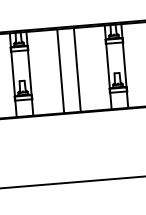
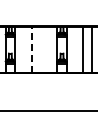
line: (76, 69) -> (40, 49), removed
line: (60, 72) -> (31, 50), solid -> dashed

